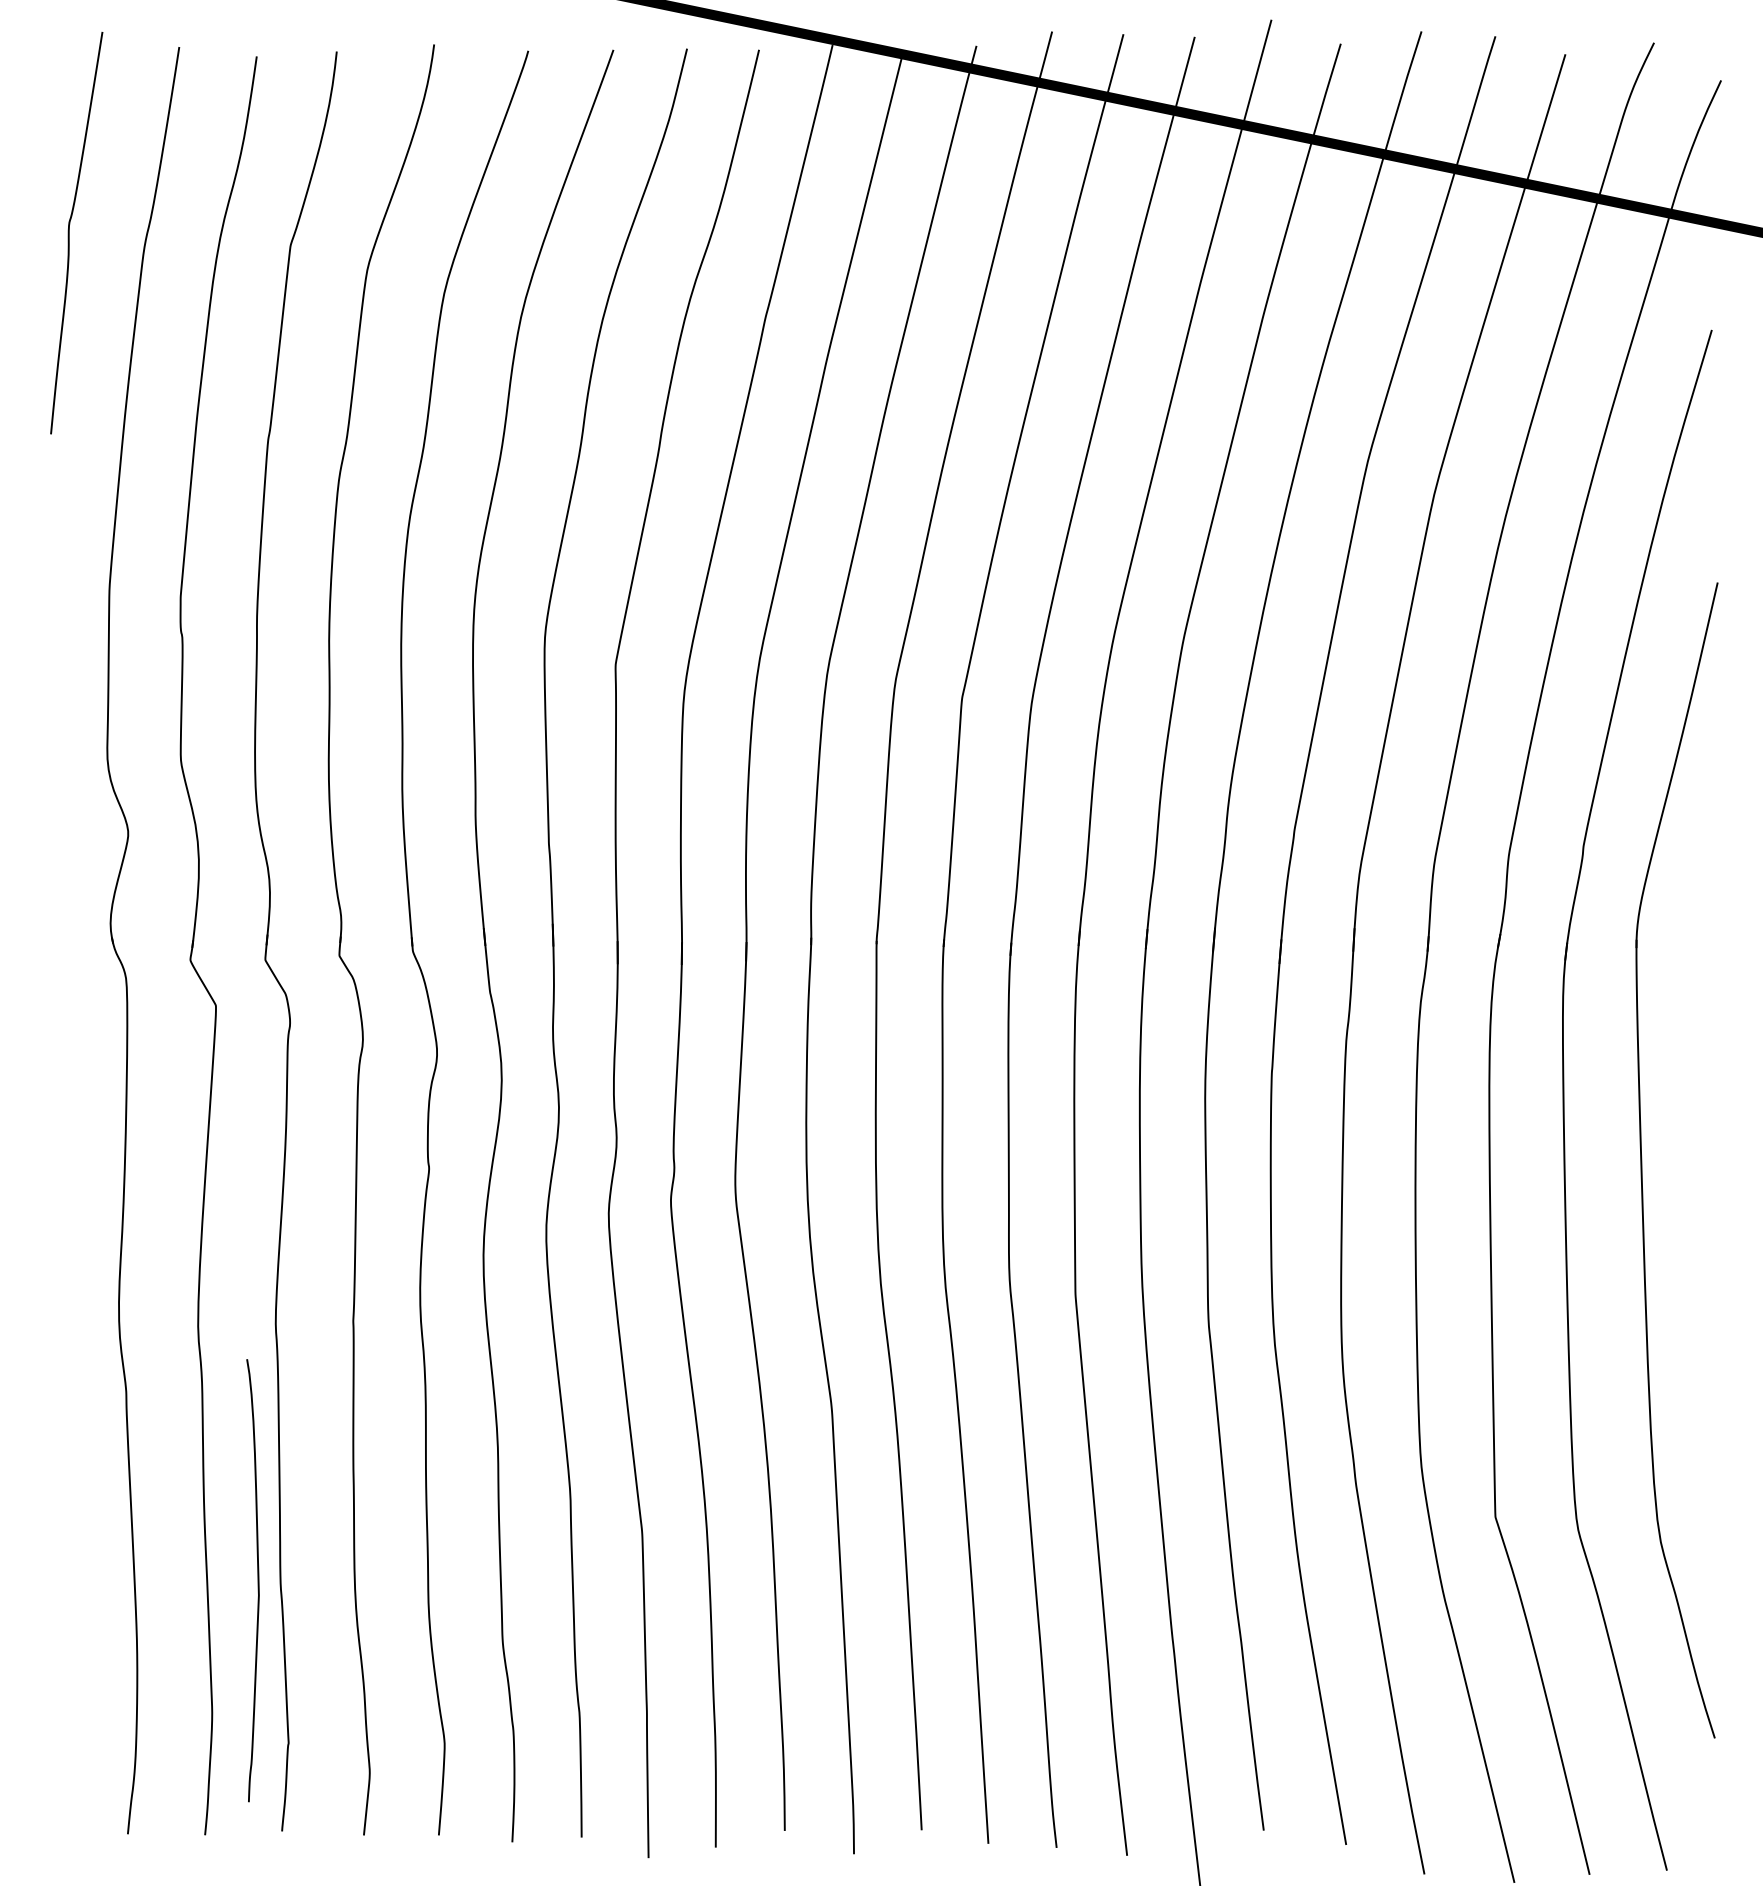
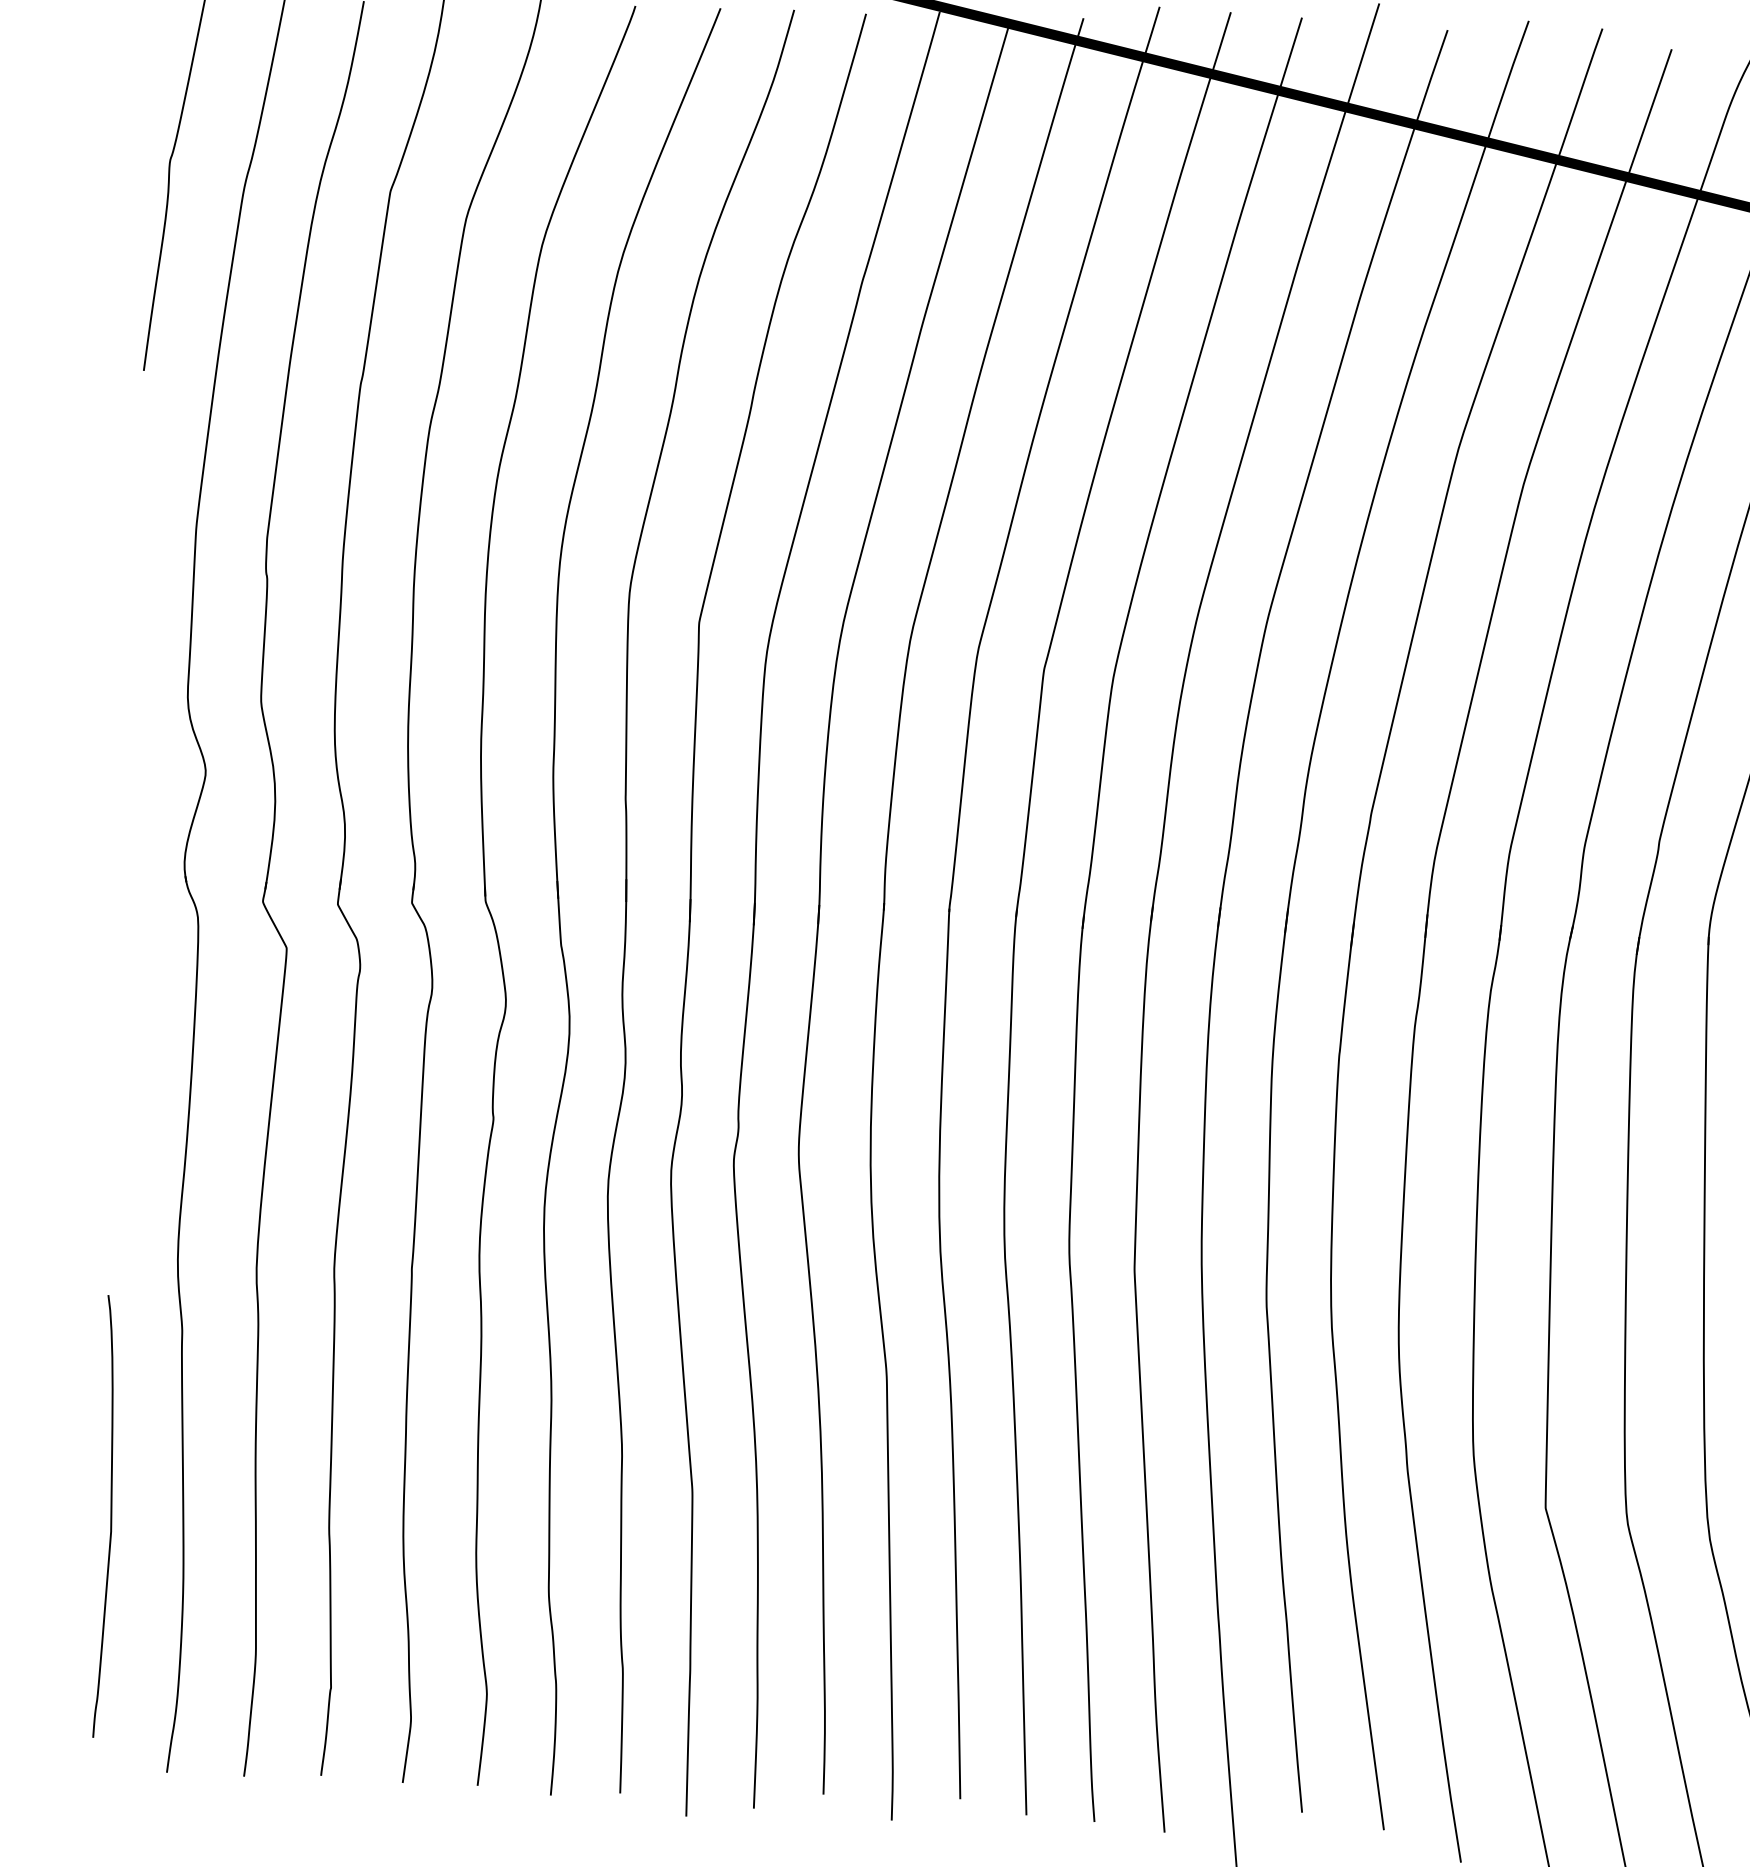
curve: (257, 1580) -> (110, 1516), moved

